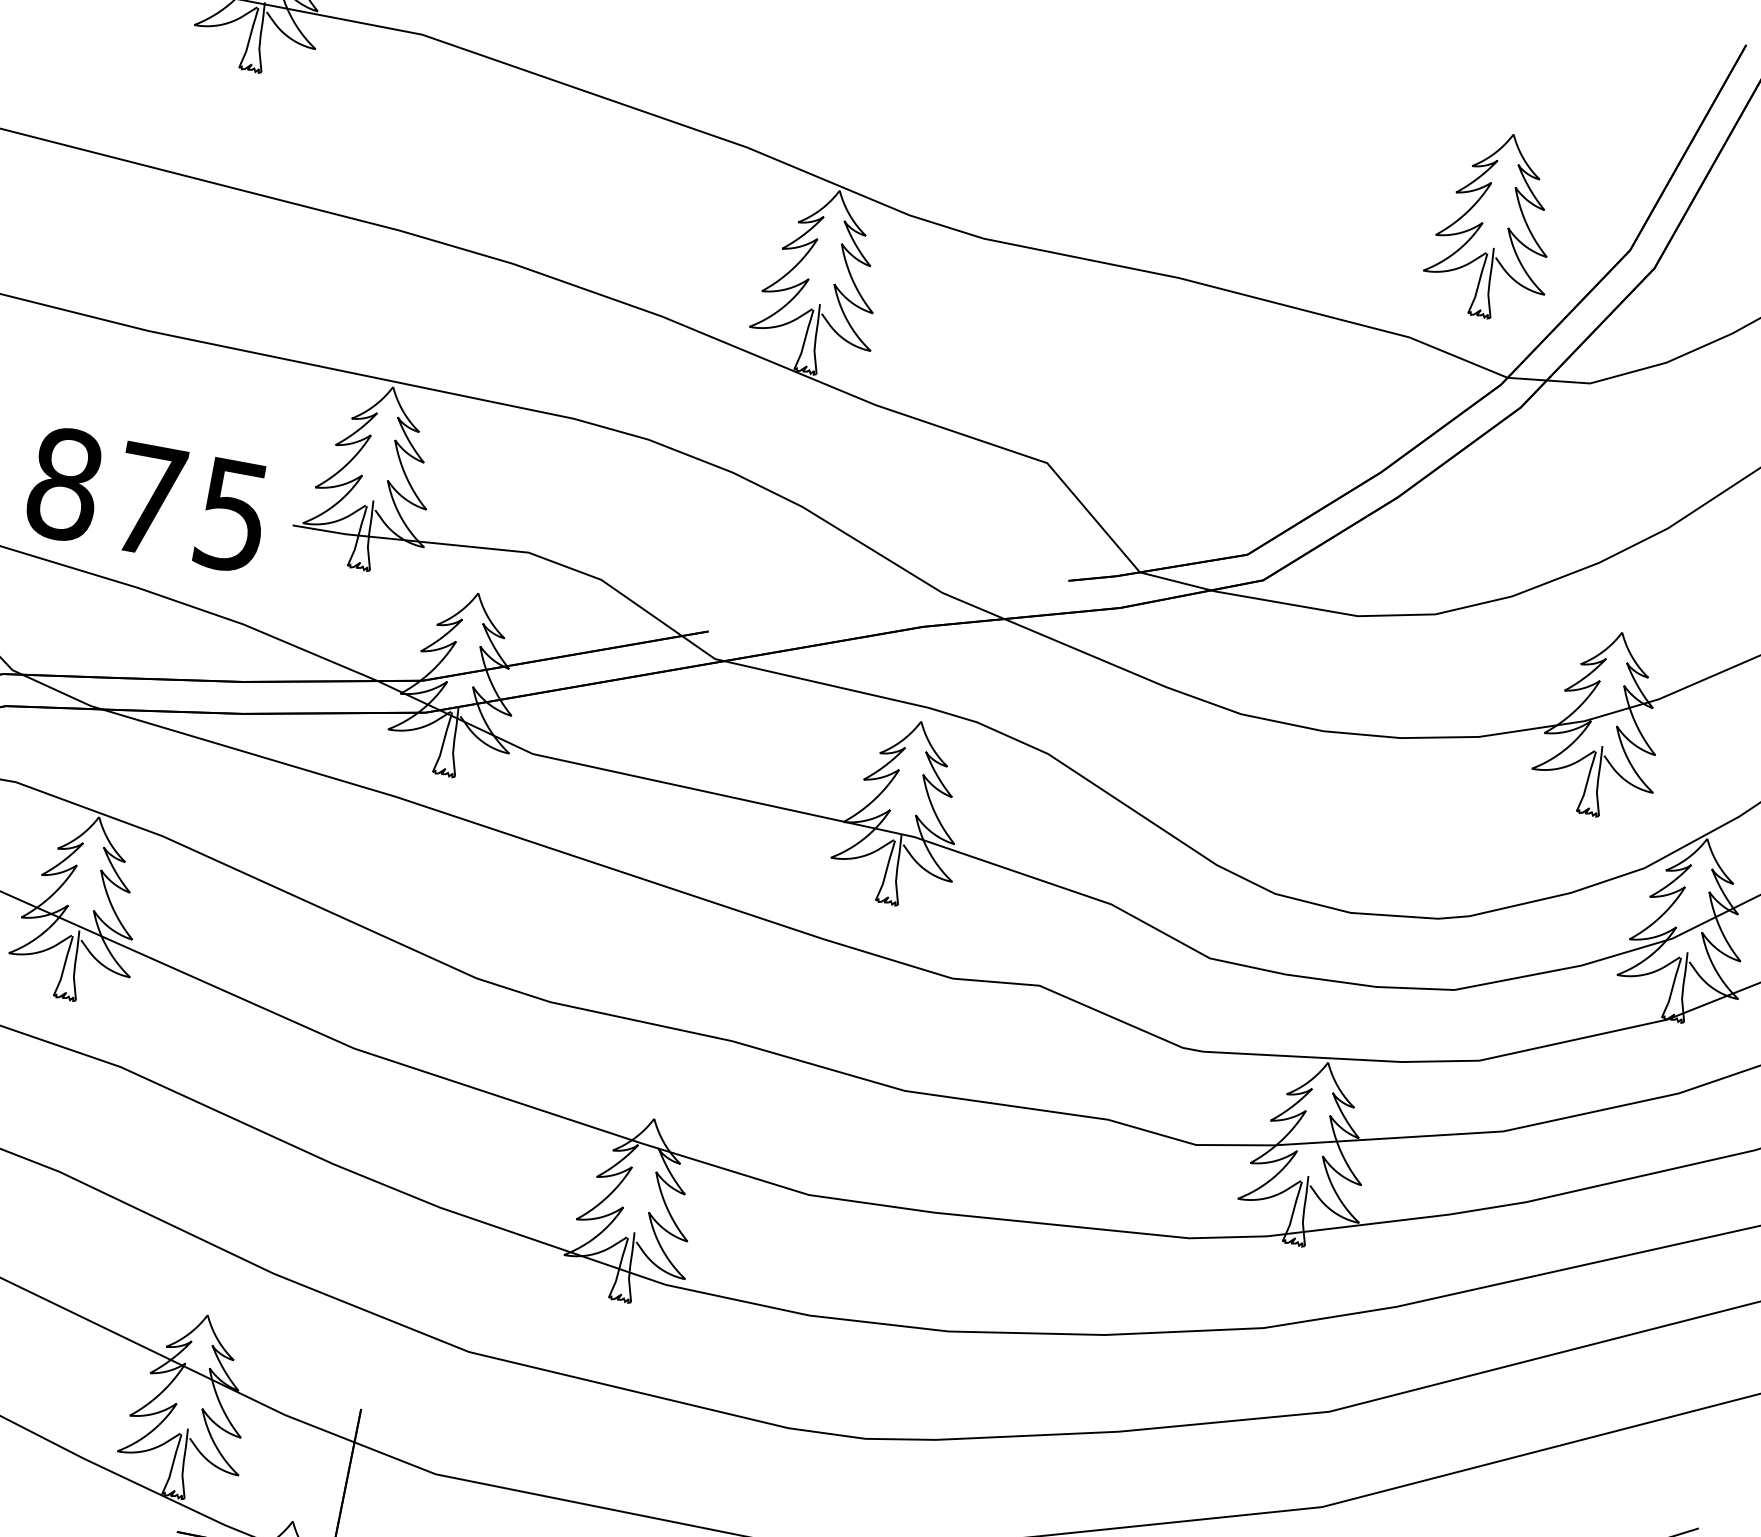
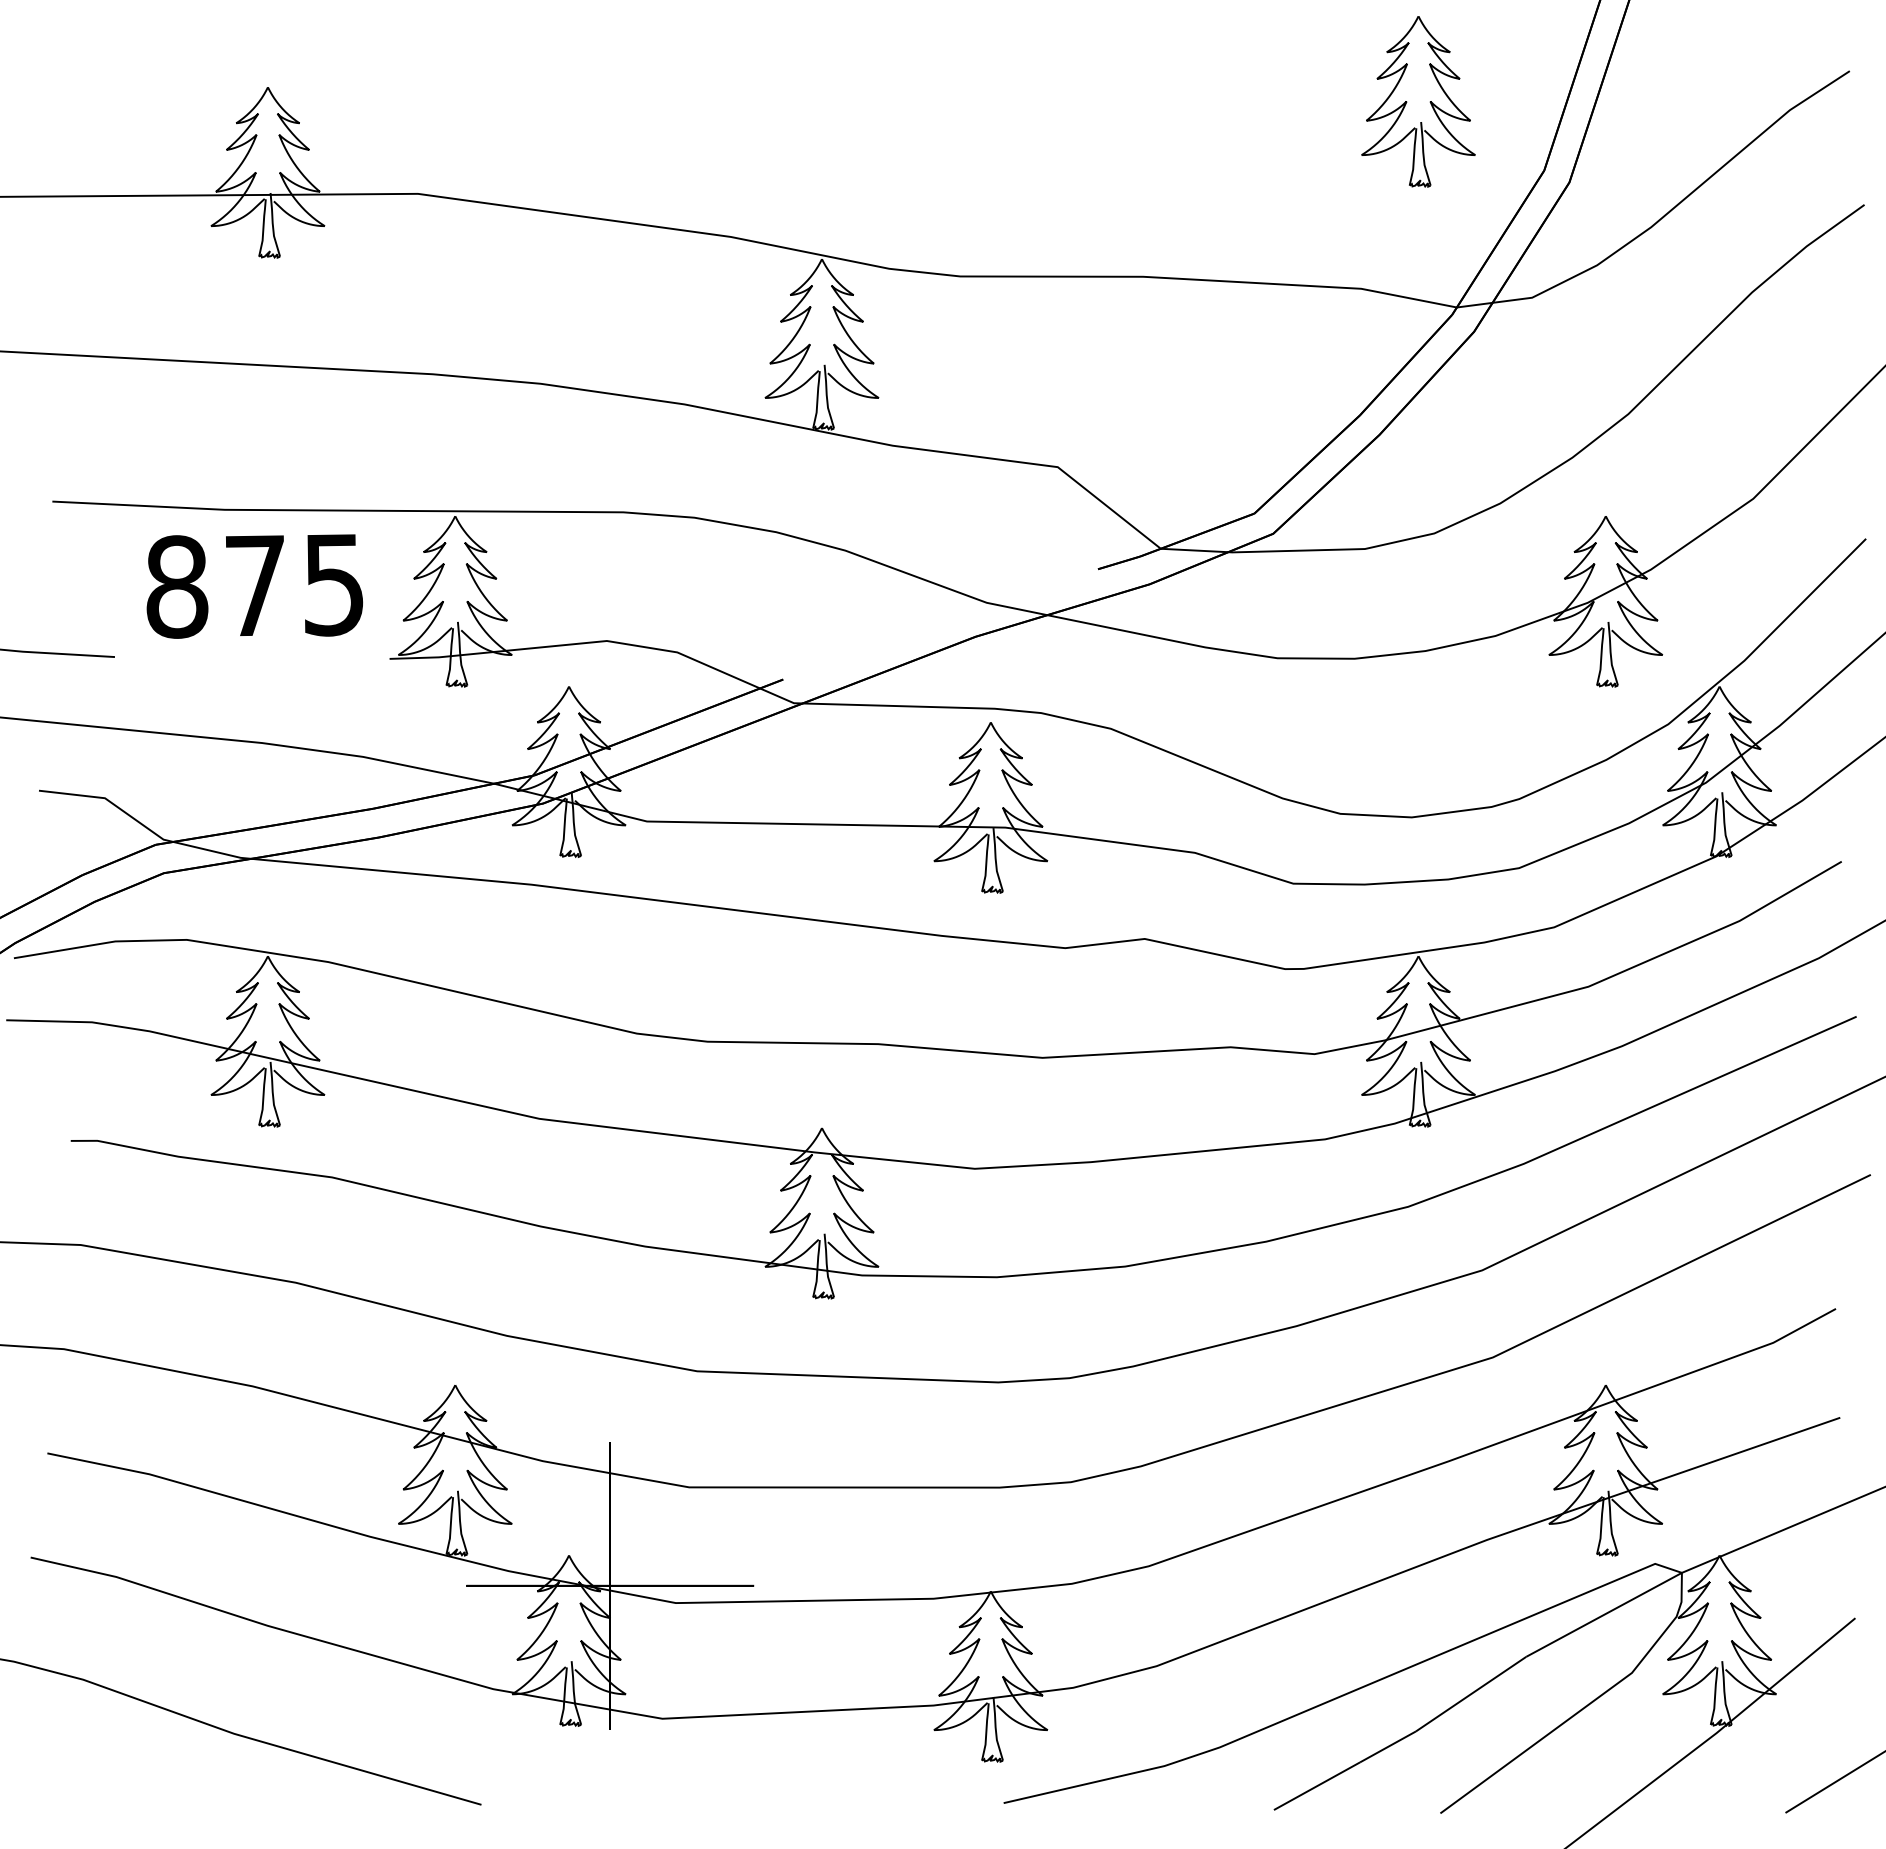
part: (1483, 223) -> (1407, 101), moved
text: (147, 500) -> (254, 586), moved

